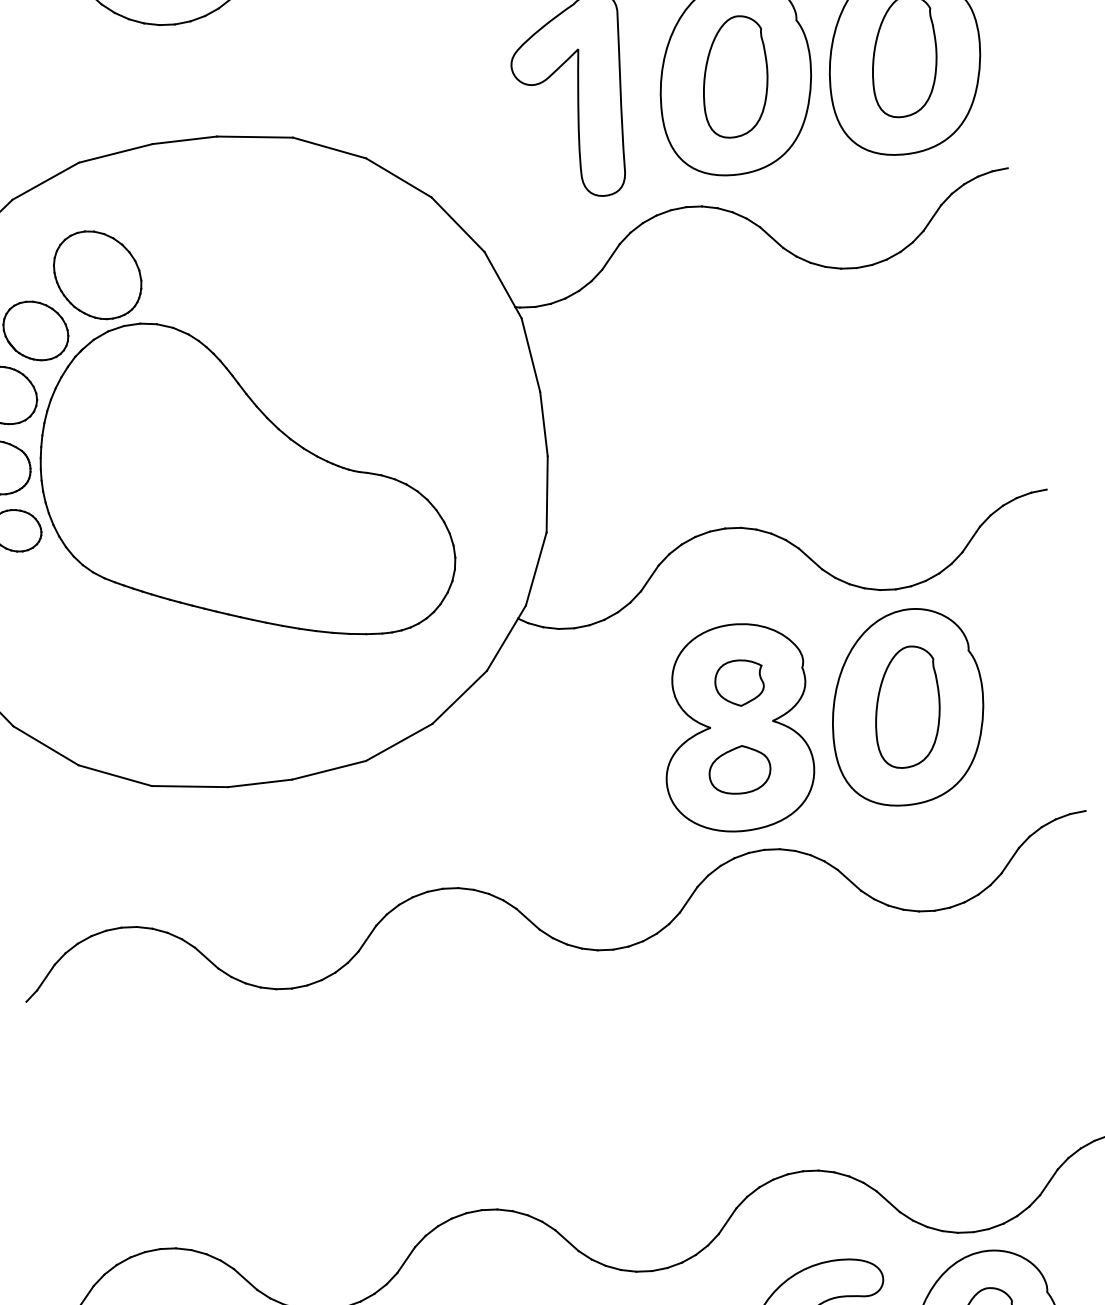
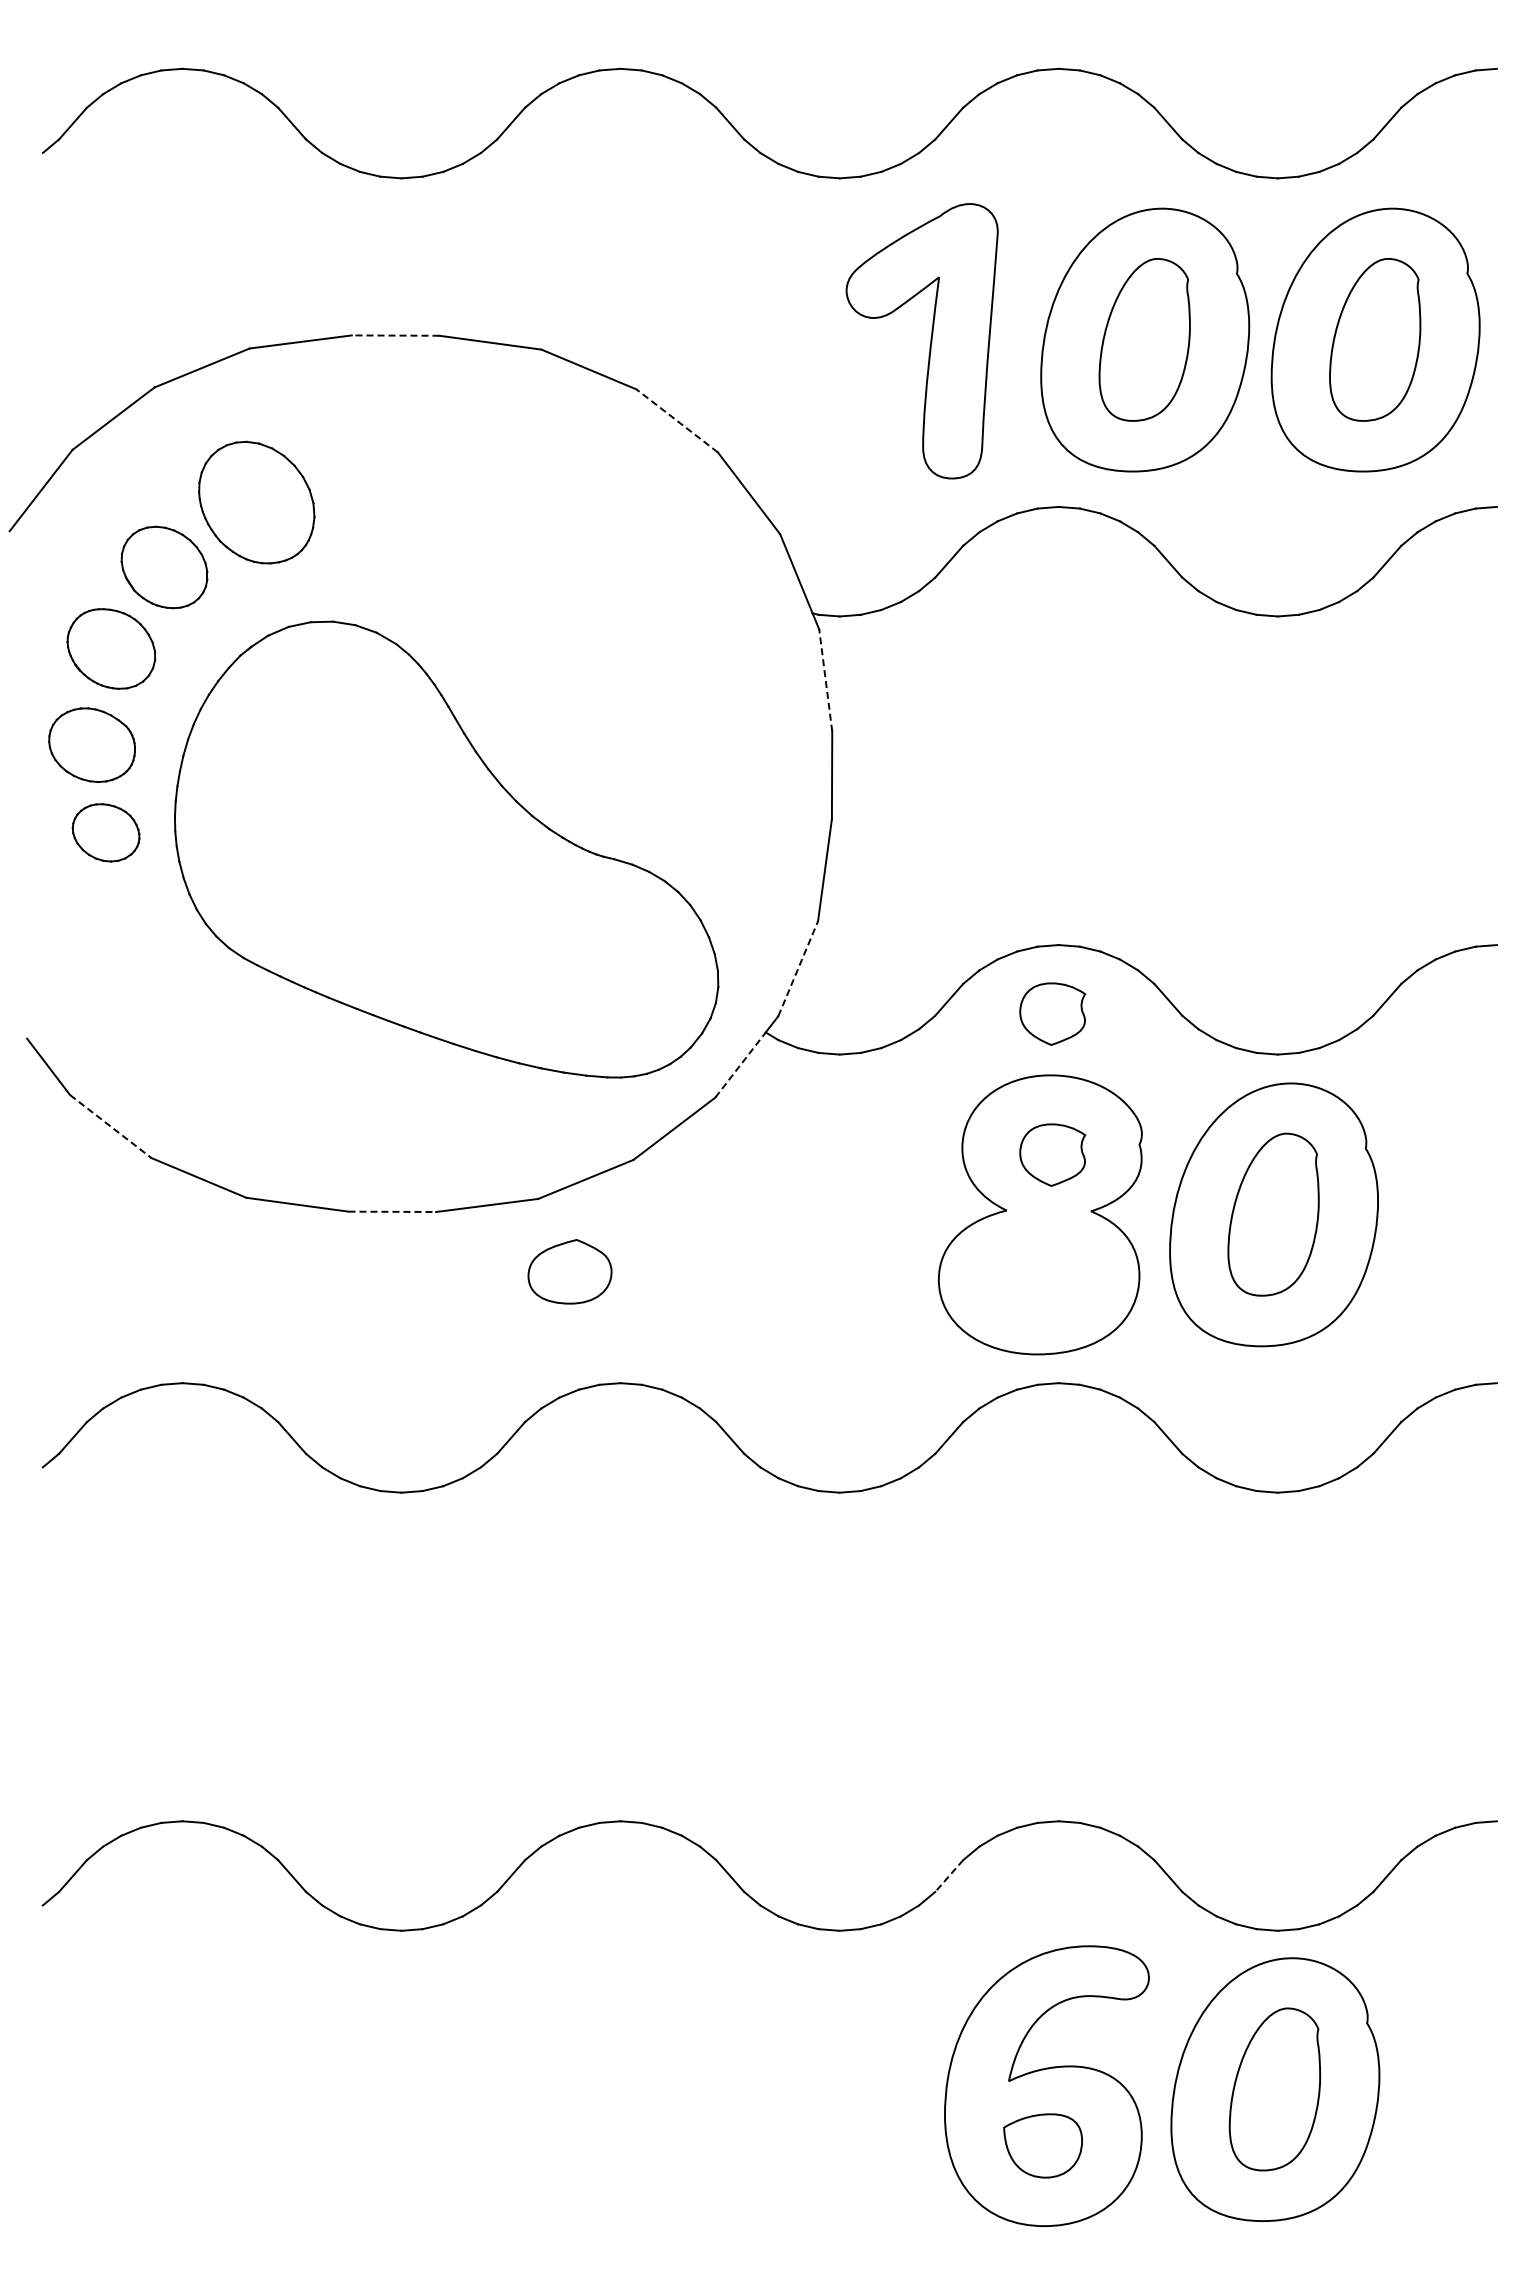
line: (184, 140) -> (395, 335), solid -> dashed
line: (398, 177) -> (676, 420), solid -> dashed
line: (530, 355) -> (825, 680), solid -> dashed
part: (243, 480) -> (446, 849), moved
line: (536, 568) -> (798, 968), solid -> dashed
part: (726, 579) -> (1052, 1013), added
line: (502, 644) -> (740, 1064), solid -> dashed
line: (46, 745) -> (111, 1126), solid -> dashed
part: (739, 769) -> (569, 1271), moved
line: (260, 783) -> (392, 1211), solid -> dashed
line: (727, 1221) -> (948, 1876), solid -> dashed

